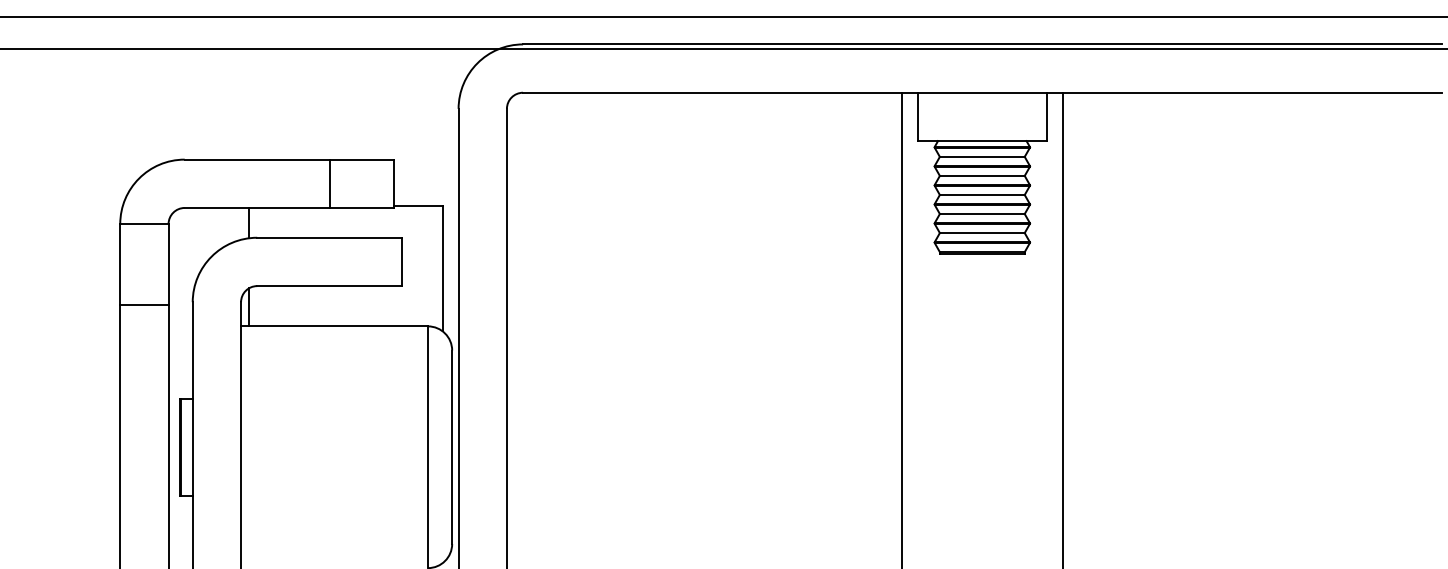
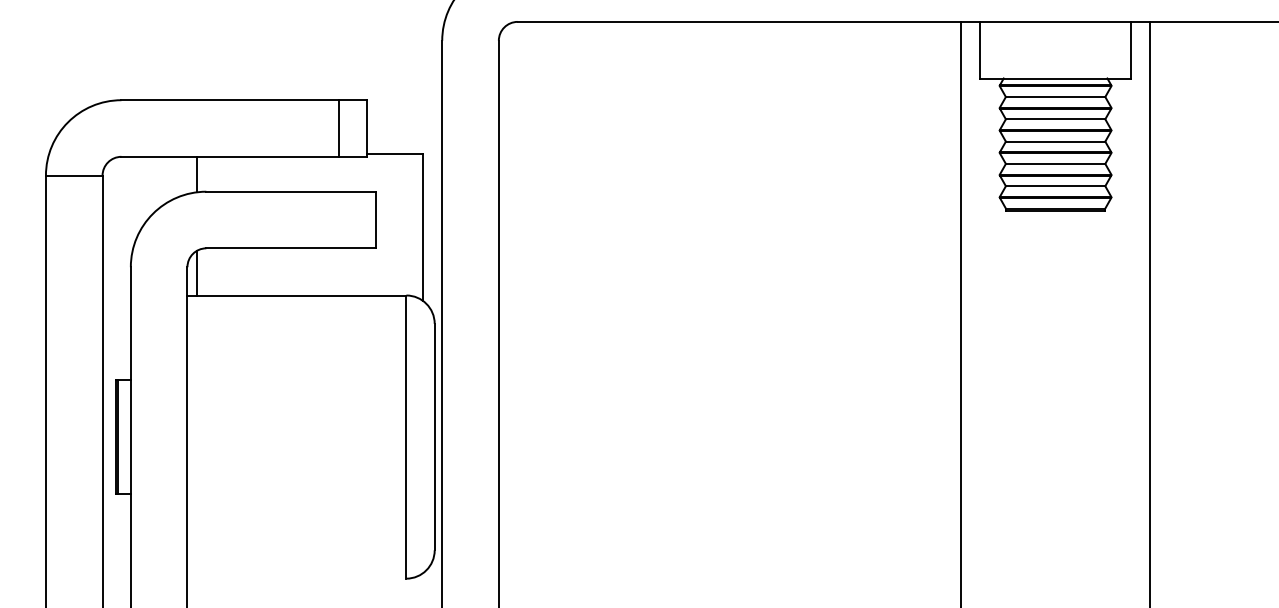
line: (329, 183) -> (339, 128), moved
line: (144, 304) -> (74, 269), removed

